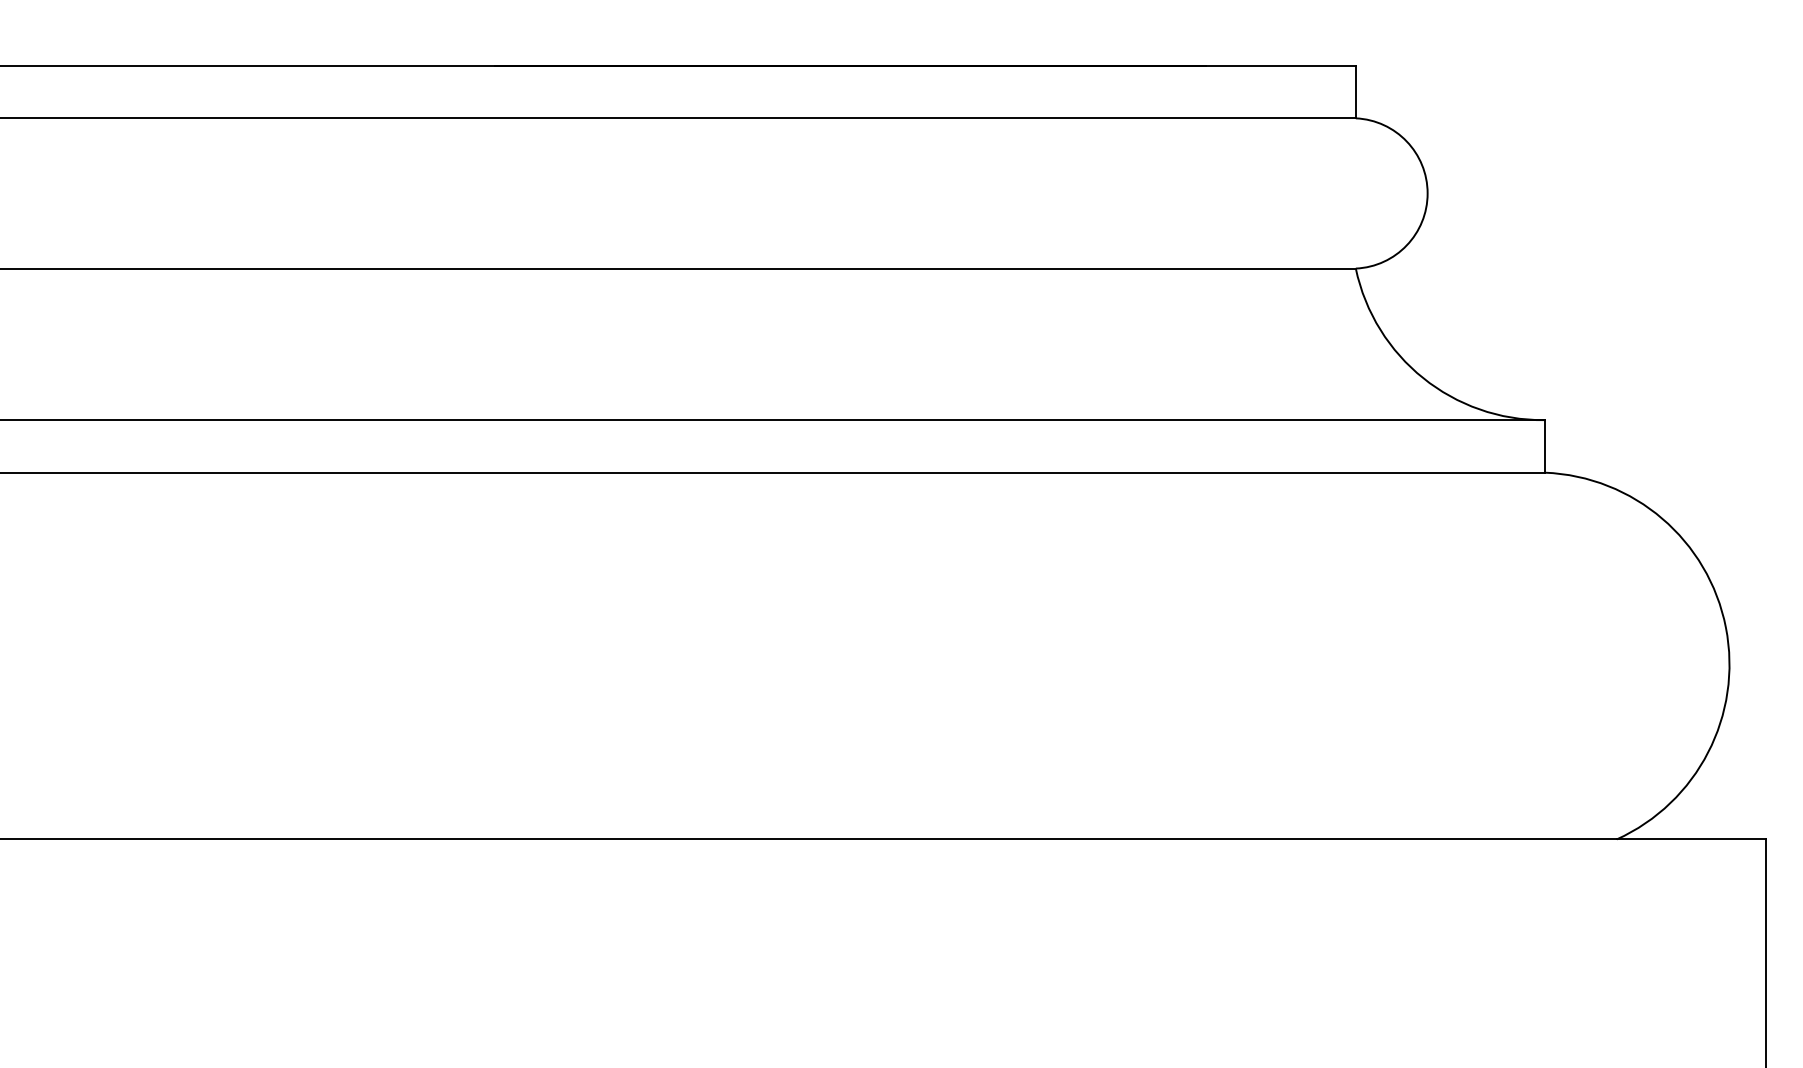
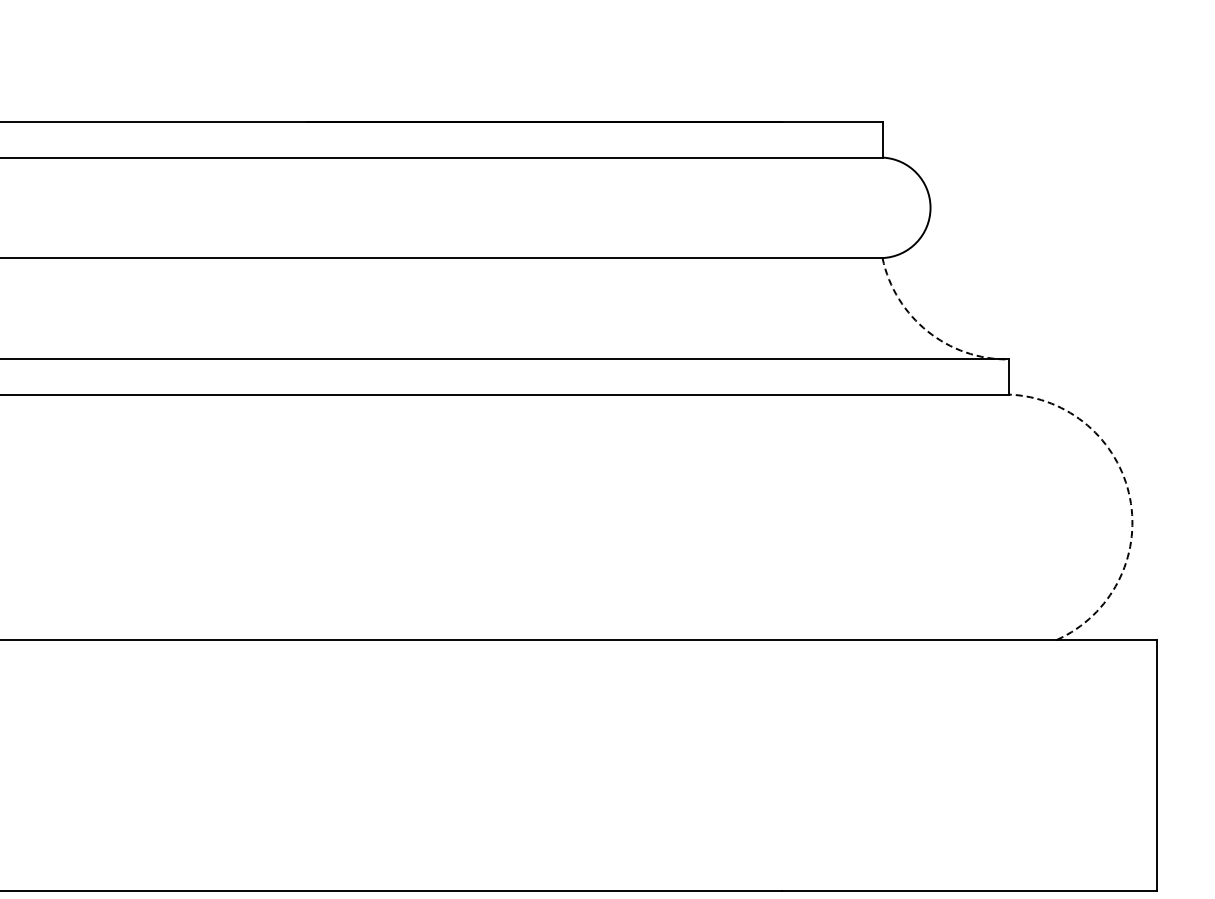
arc: (1423, 378) -> (927, 331), solid -> dashed
arc: (1726, 628) -> (1130, 498), solid -> dashed

